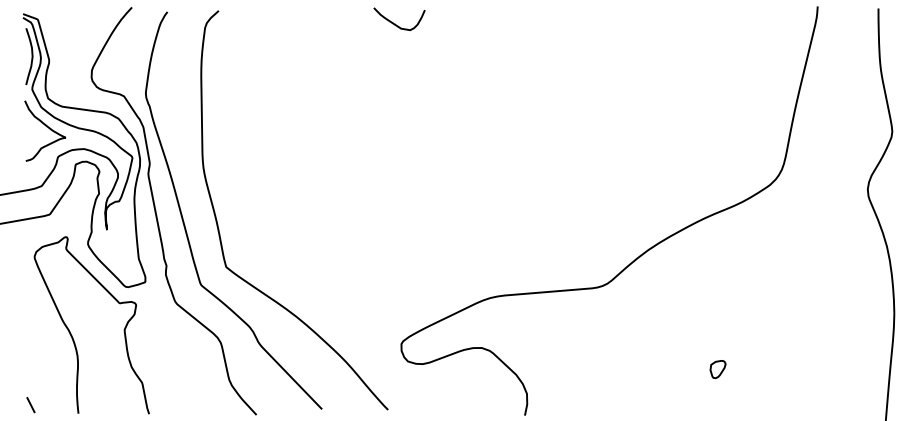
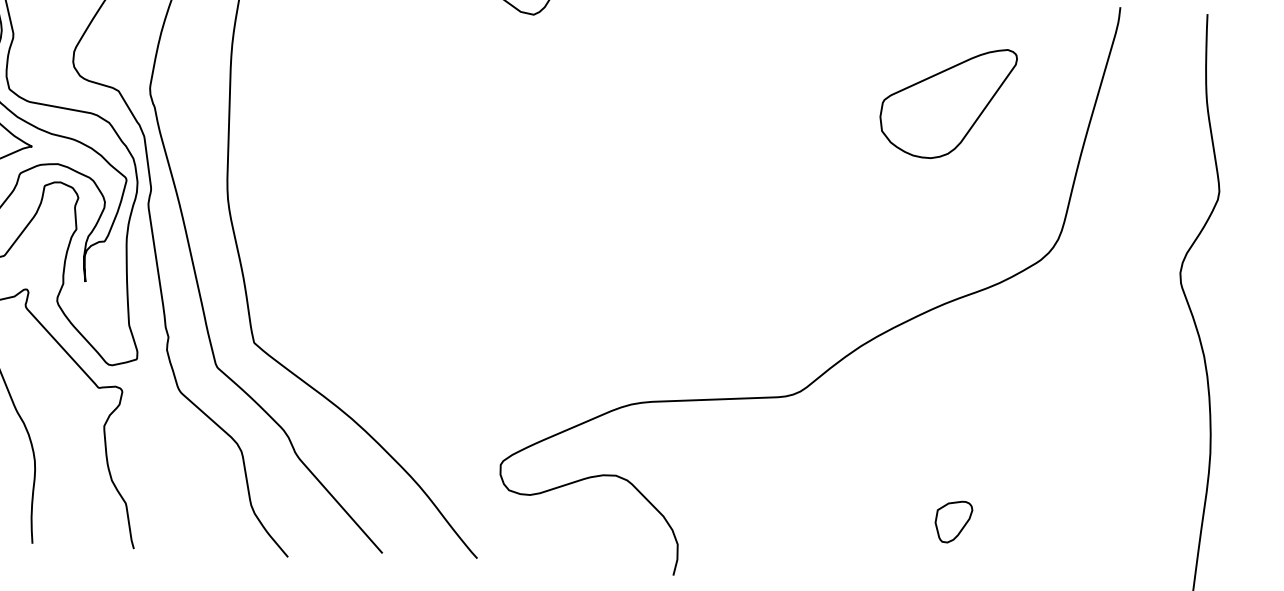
part: (700, 78) -> (947, 103), added
part: (717, 369) -> (952, 521), size x1.67

